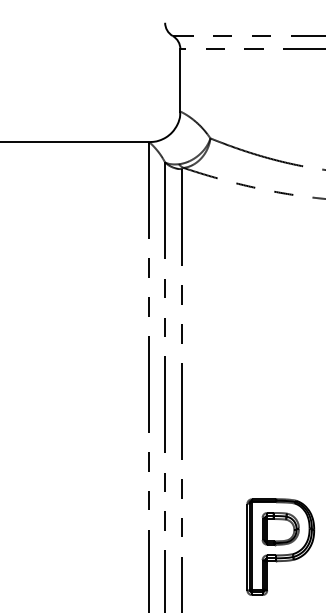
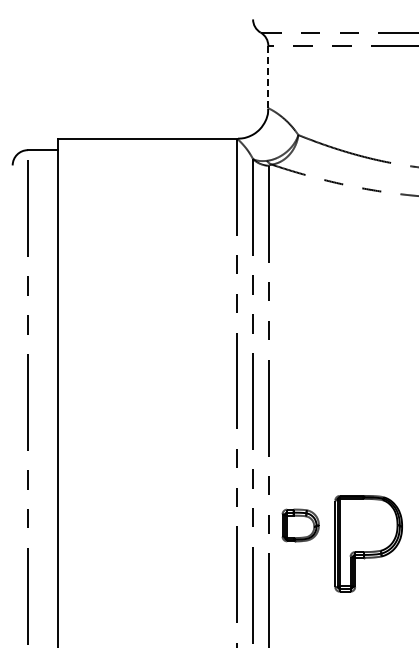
line: (180, 80) -> (268, 77), solid -> dashed
part: (280, 528) -> (300, 525), moved

